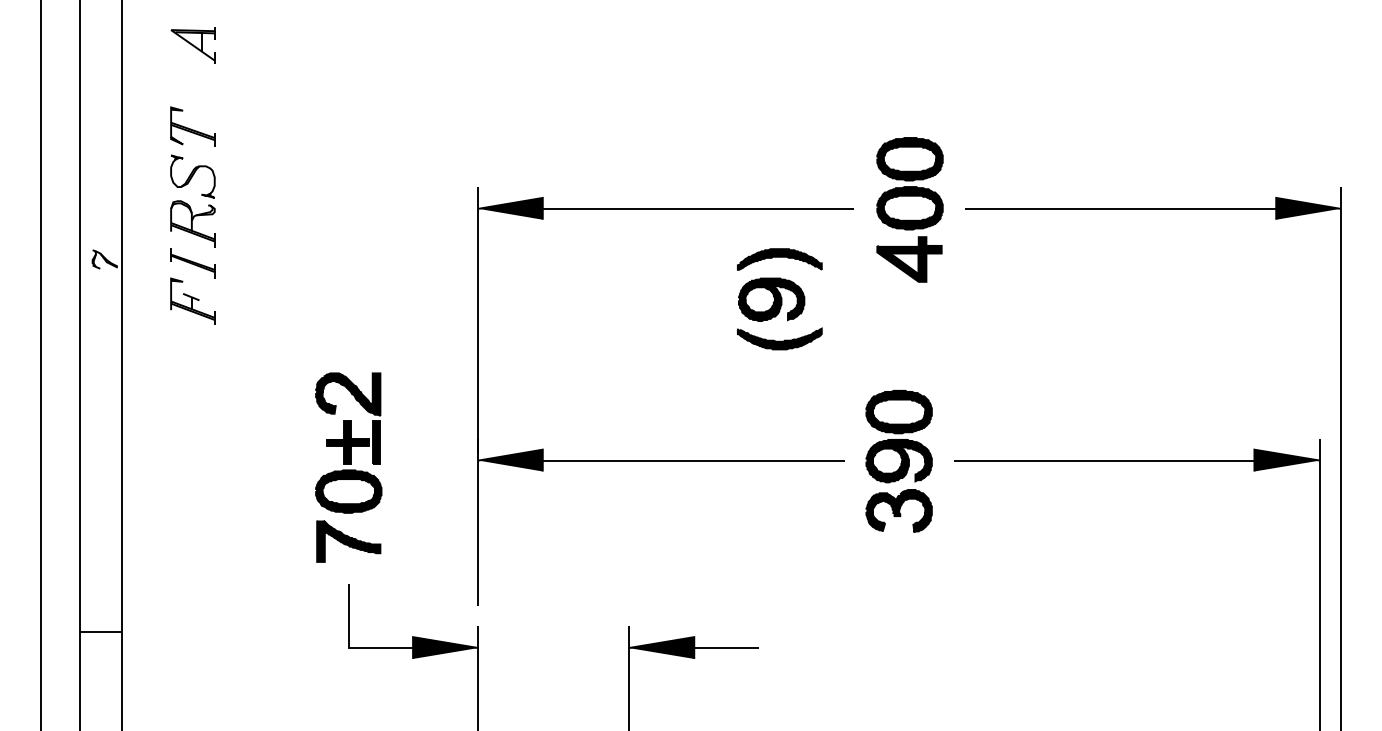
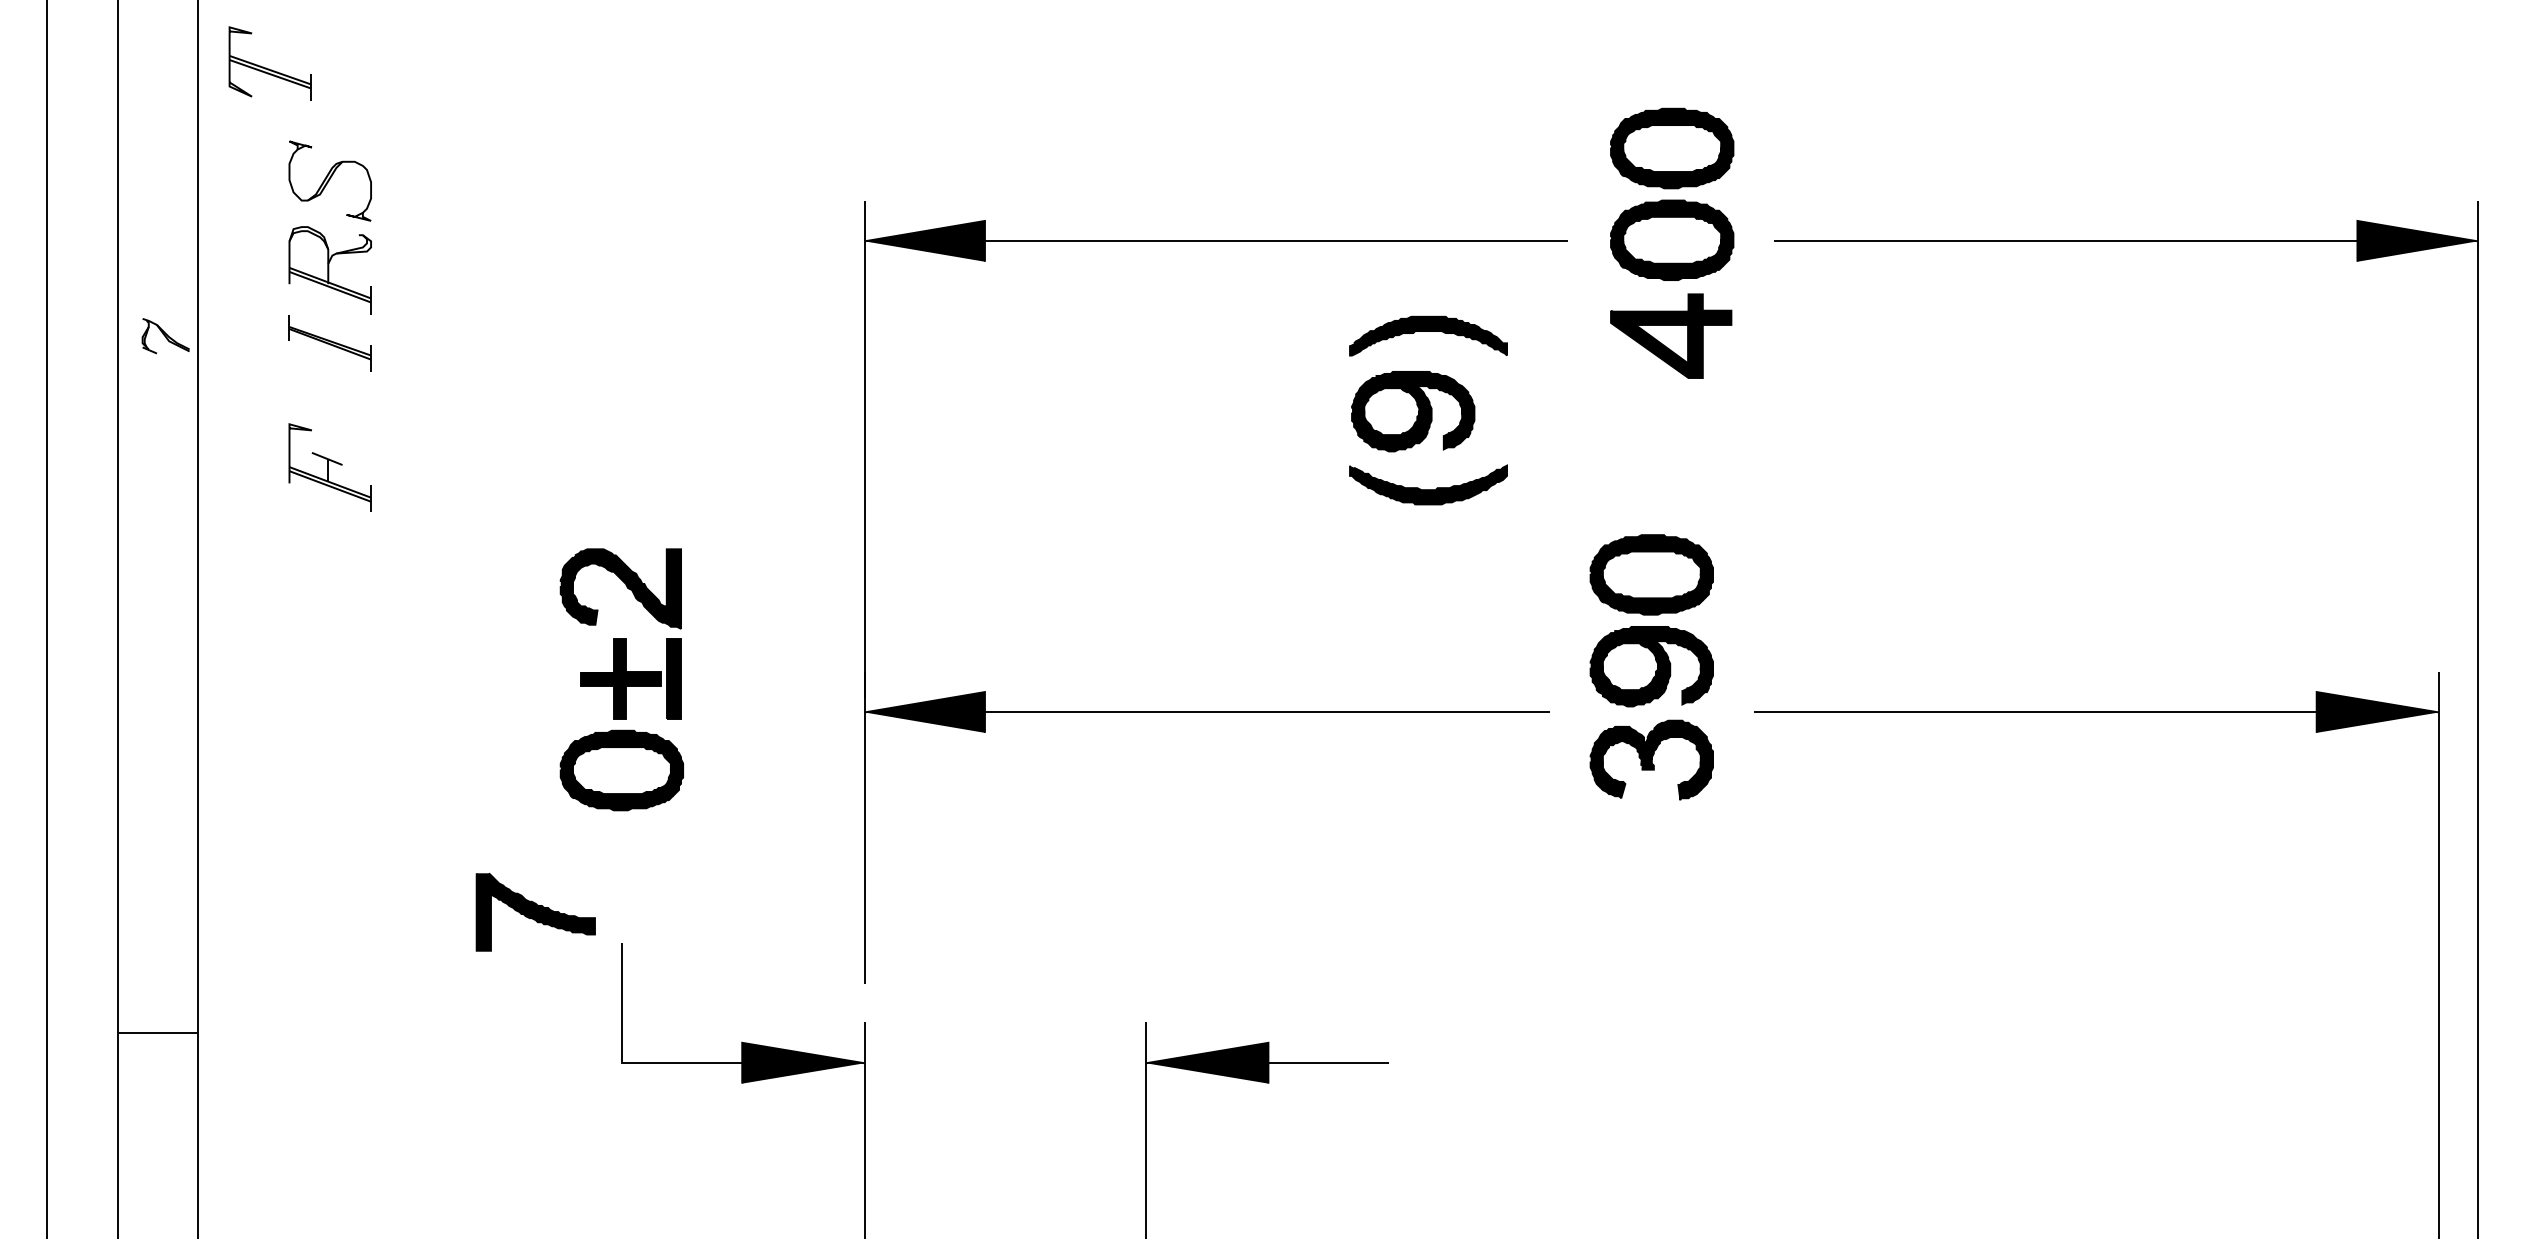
part: (192, 126) -> (269, 62), moved
part: (192, 300) -> (329, 465), moved
part: (898, 460) -> (1650, 665), moved
part: (348, 541) -> (535, 912), moved

